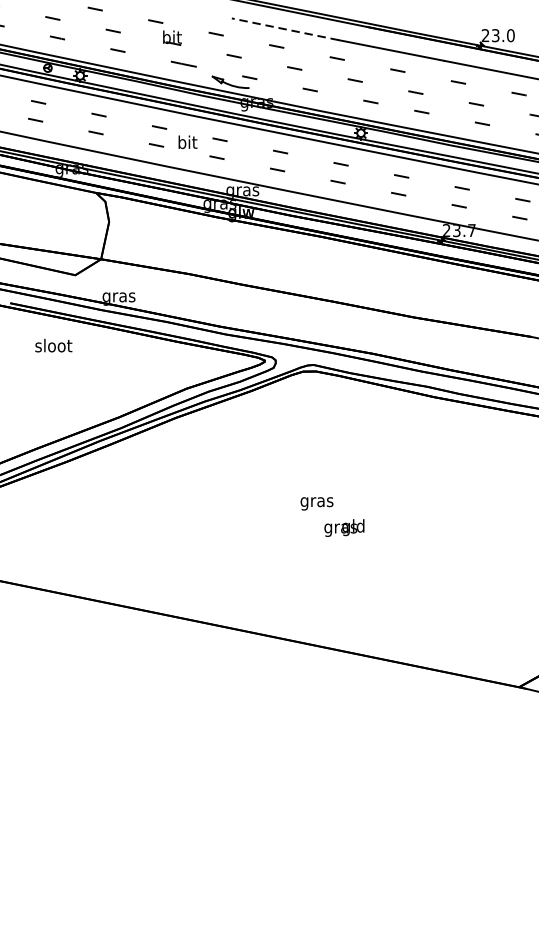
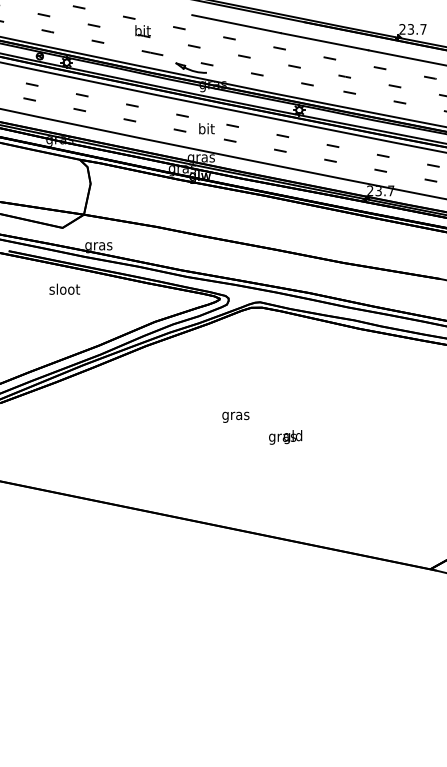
line: (285, 29) -> (236, 24), dashed -> solid
text: (510, 35) -> (423, 29), 23.0 -> 23.7
text: (187, 141) -> (206, 128), moved
text: (53, 344) -> (64, 288), moved
text: (316, 502) -> (235, 416), moved

